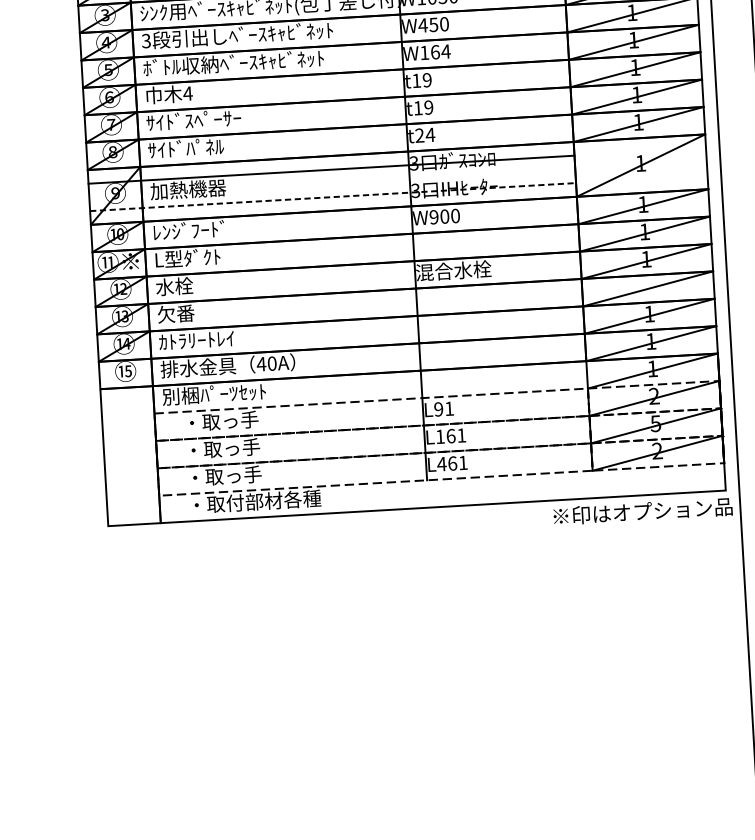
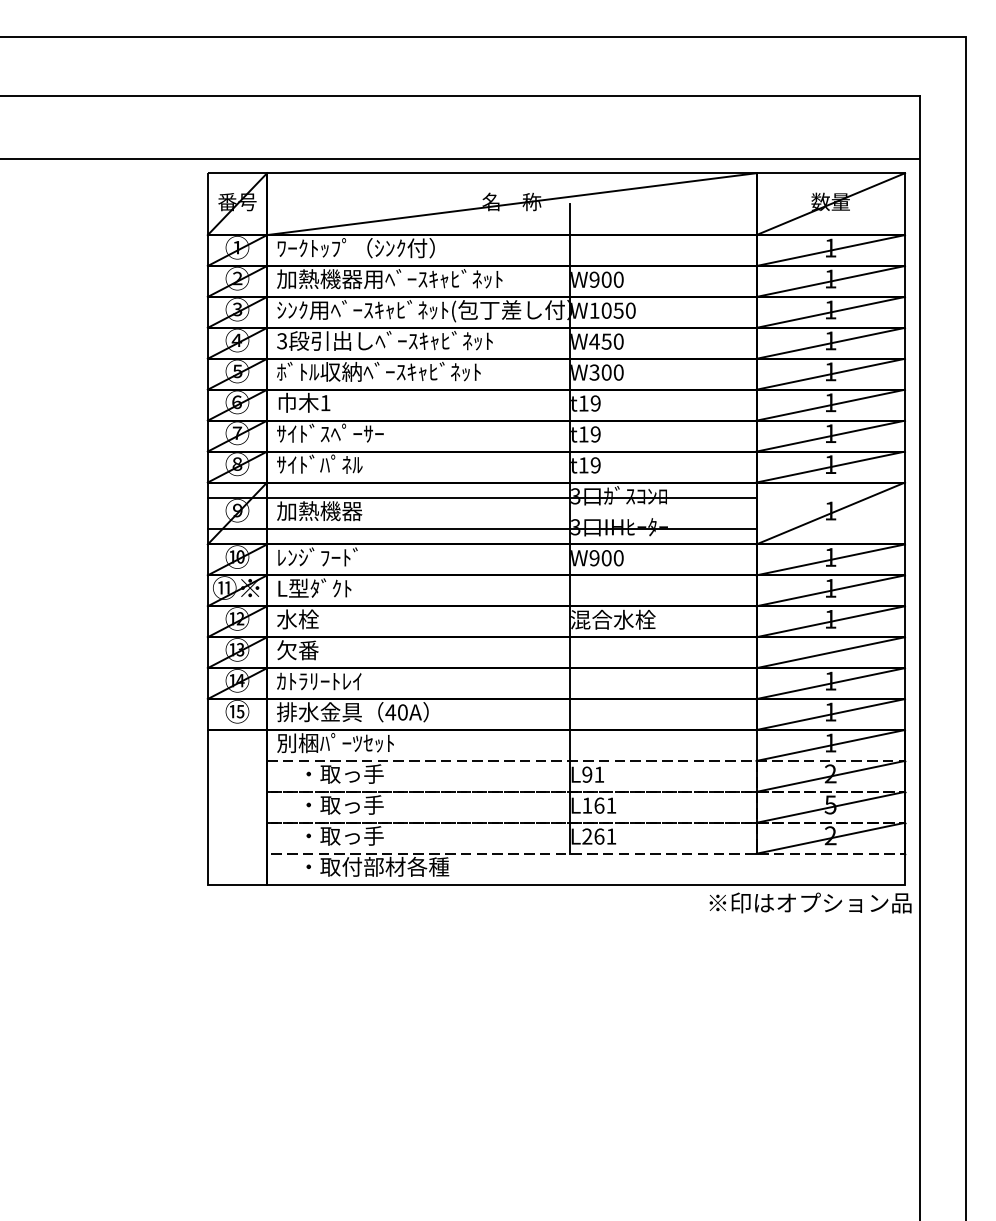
text: (435, 52) -> (606, 372), W164 -> W300
text: (187, 94) -> (325, 403), 4 -> 1
text: (424, 135) -> (589, 465), t24 -> t19
line: (333, 196) -> (482, 528), dashed -> solid
text: (441, 464) -> (586, 836), L461 -> L261

